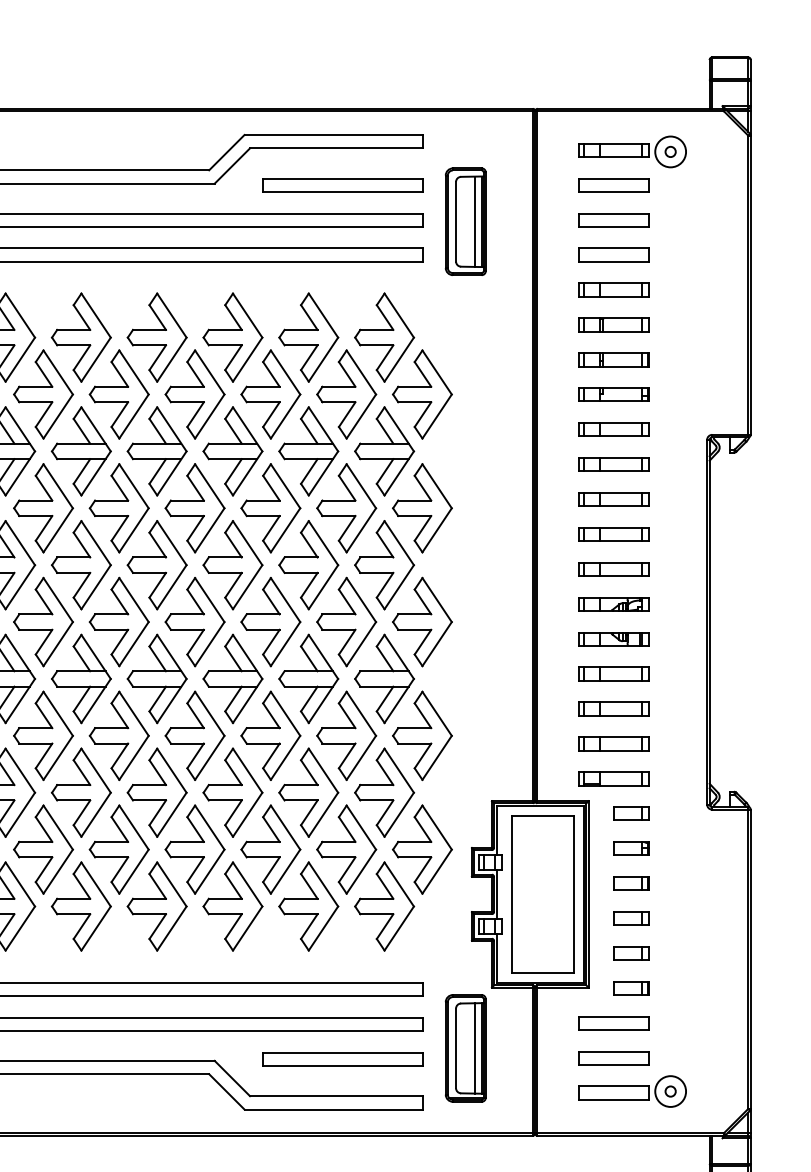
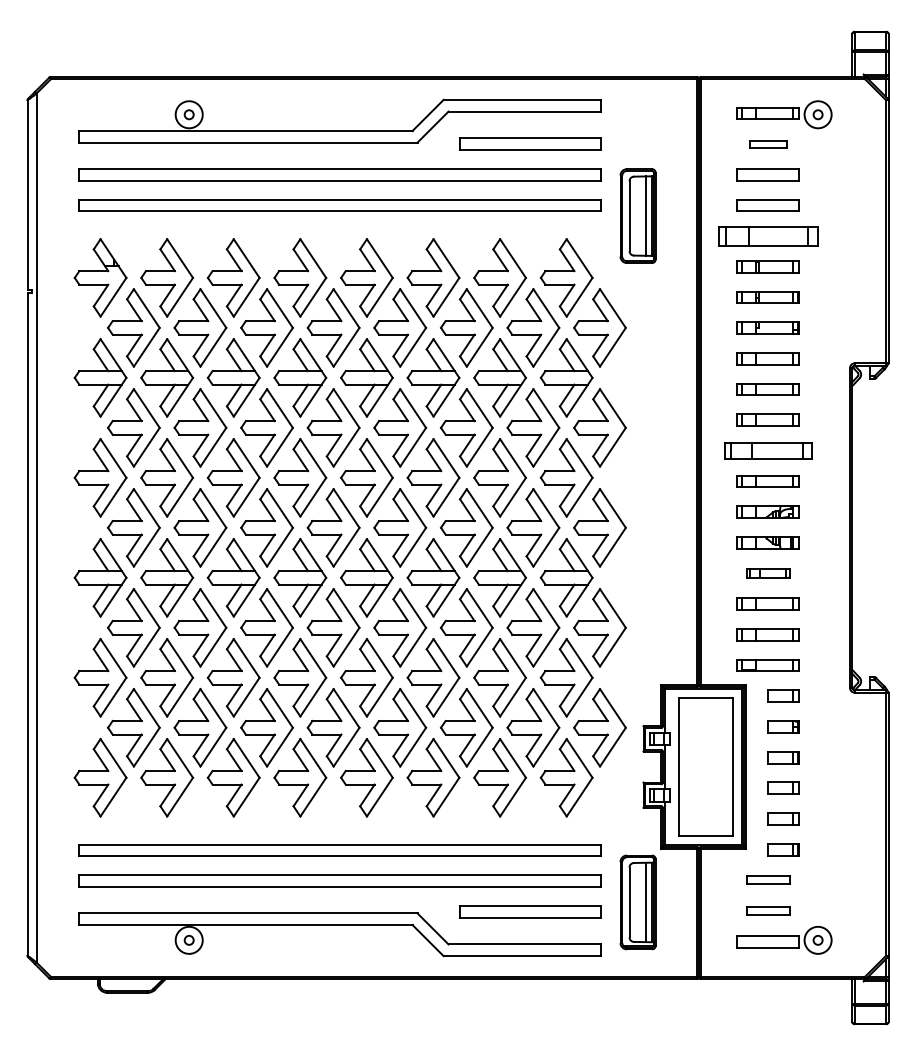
part: (613, 184) -> (767, 143), size x0.6
part: (465, 221) -> (637, 215), moved
part: (613, 289) -> (767, 235), size x1.6
part: (613, 534) -> (767, 450), size x1.4
part: (613, 674) -> (767, 573), size x0.7
part: (613, 1022) -> (767, 879), size x0.7
part: (613, 1057) -> (767, 910), size x0.7

